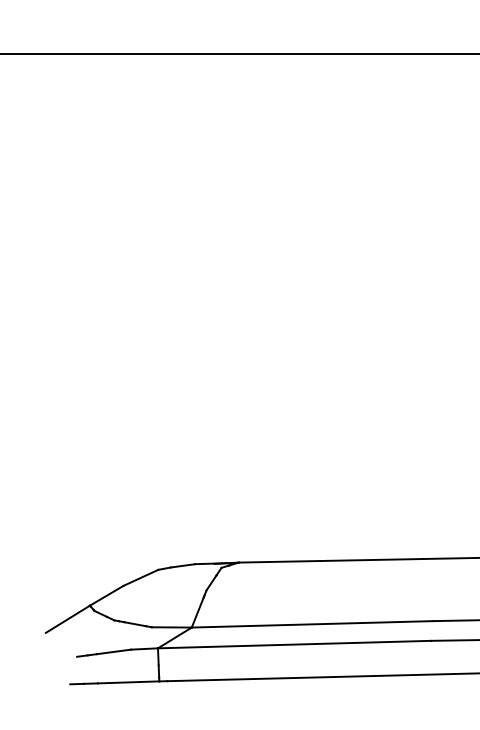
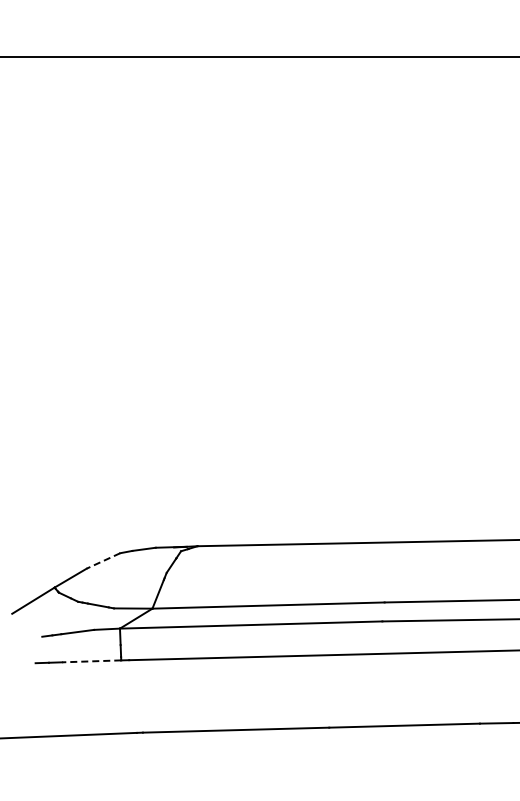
line: (140, 578) -> (103, 561), solid -> dashed
line: (128, 682) -> (91, 661), solid -> dashed

